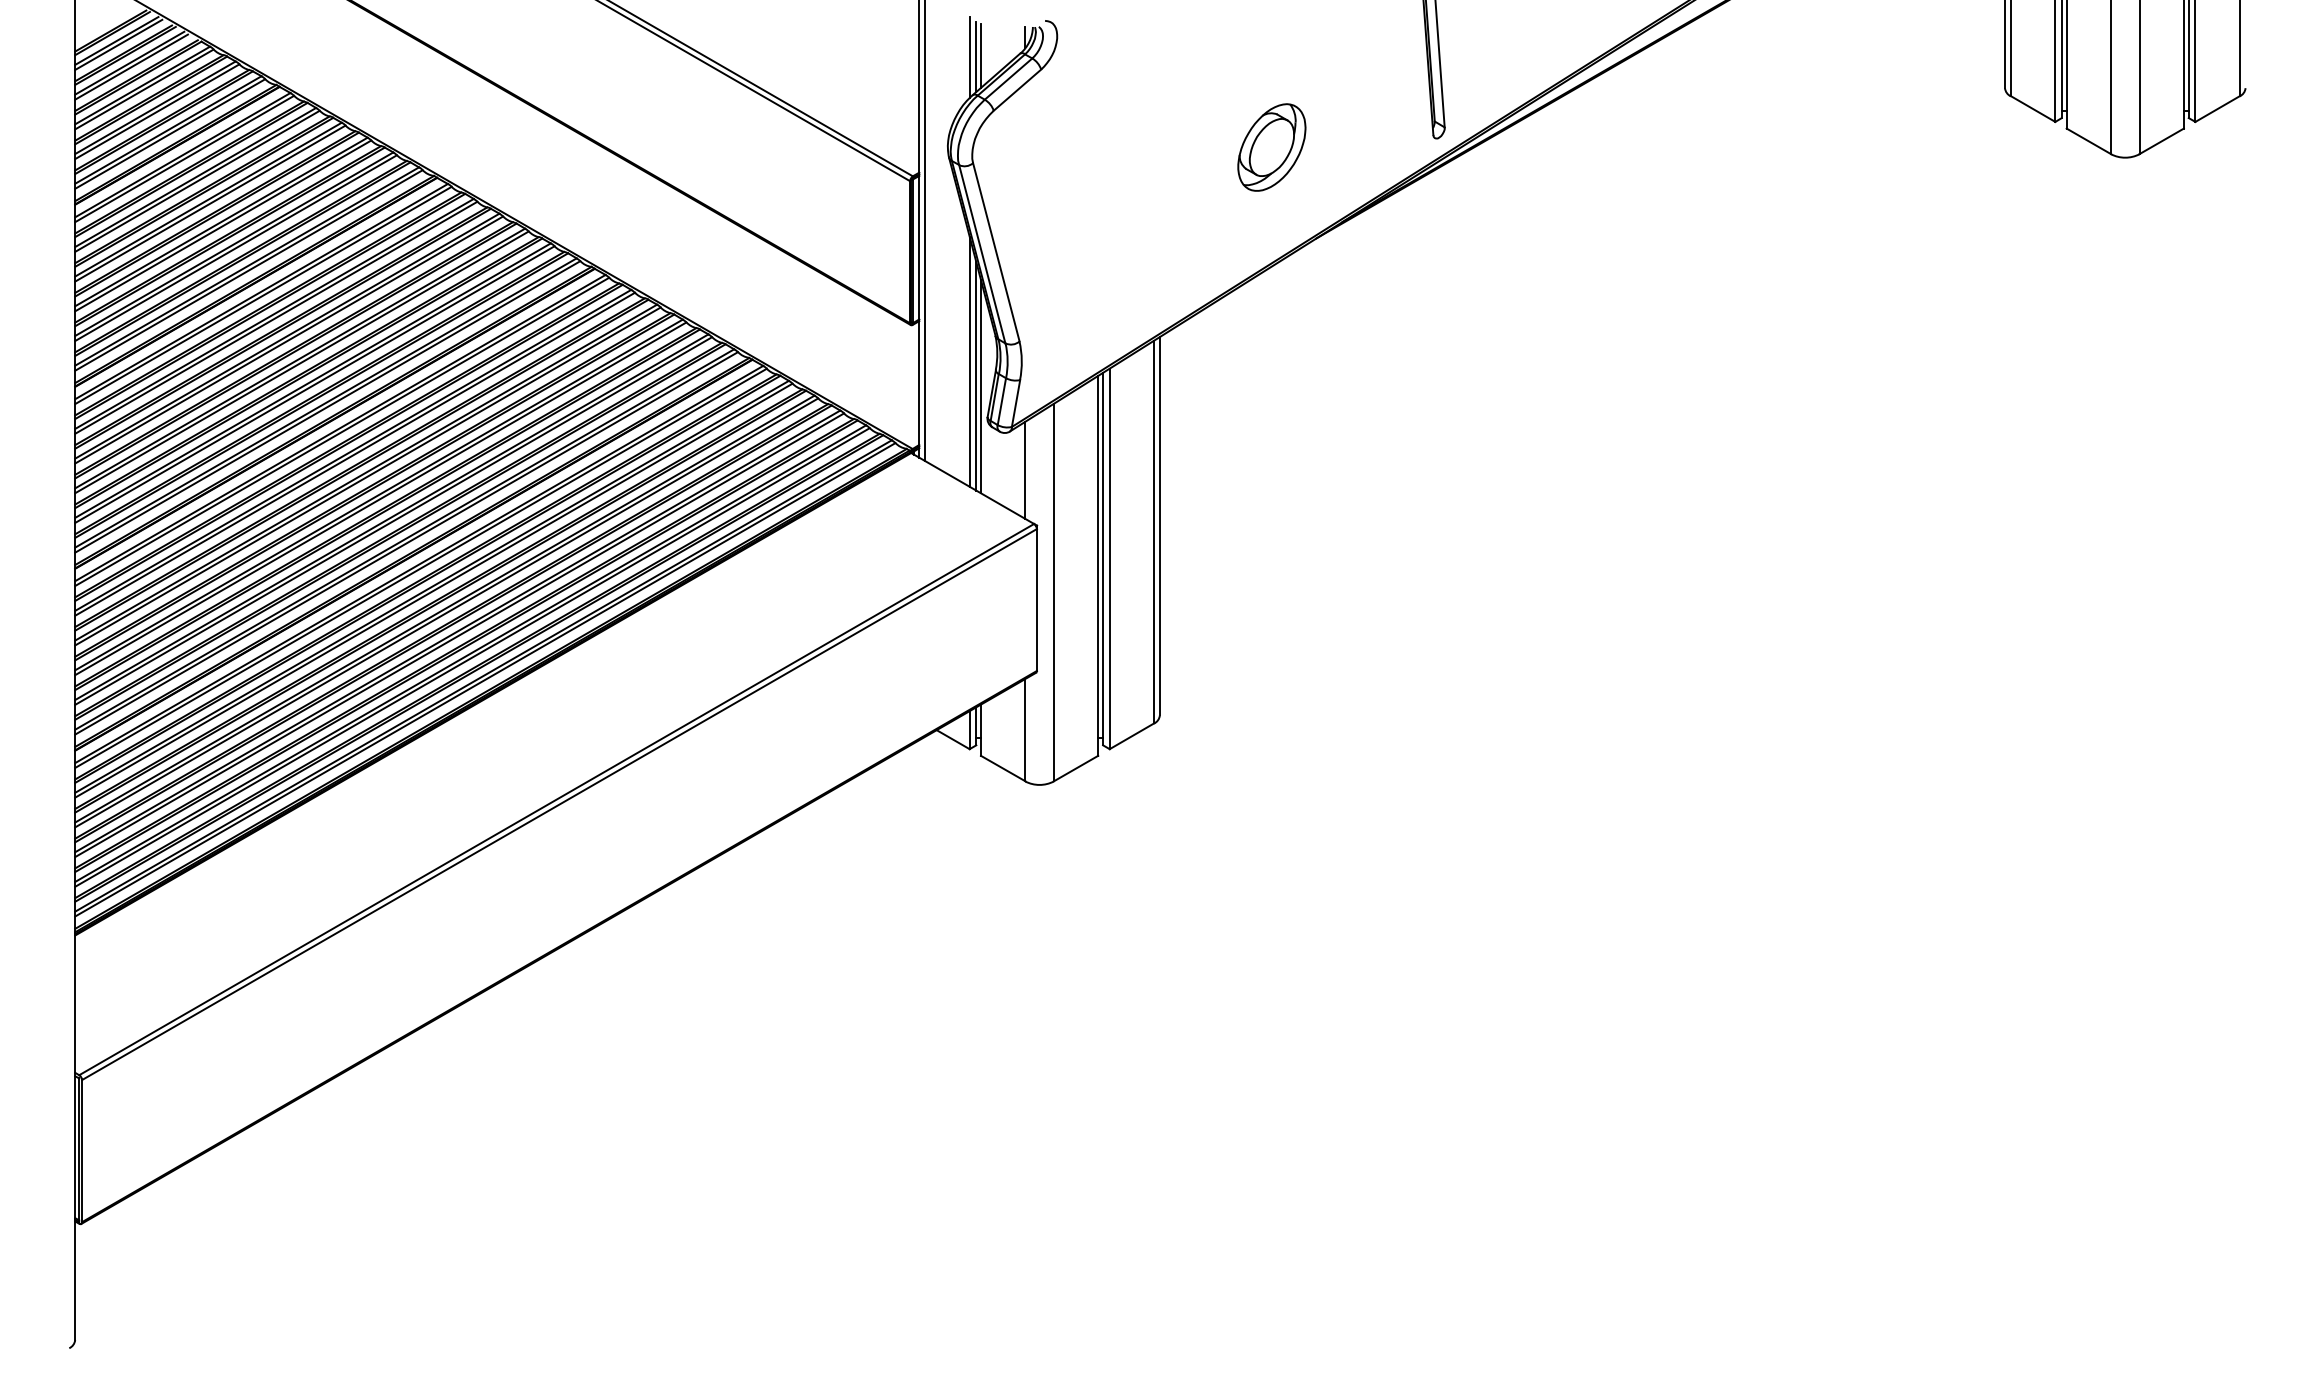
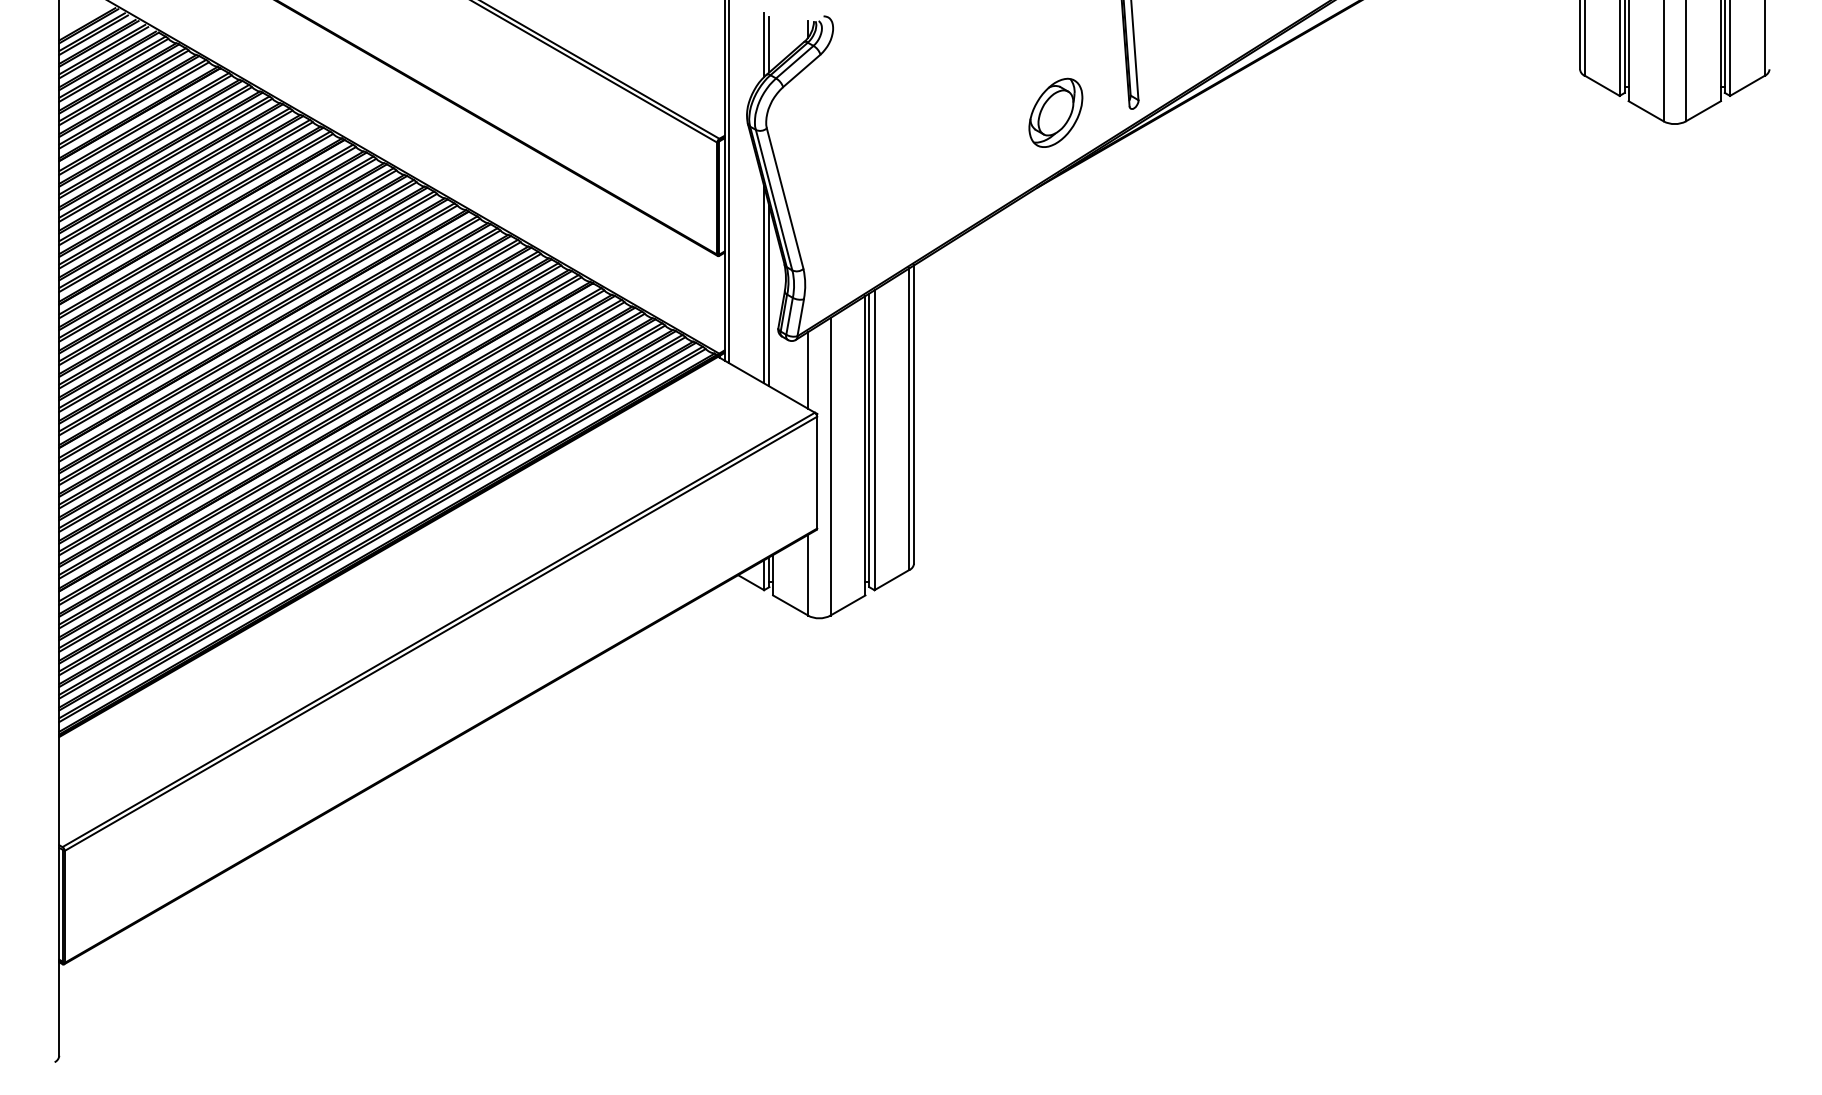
line: (980, 55) -> (772, 43), removed
part: (1271, 147) -> (1055, 112), moved
line: (980, 386) -> (772, 304), removed

